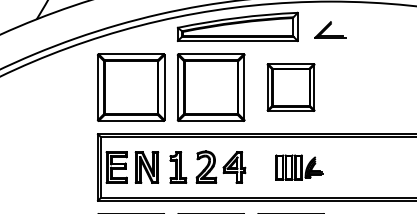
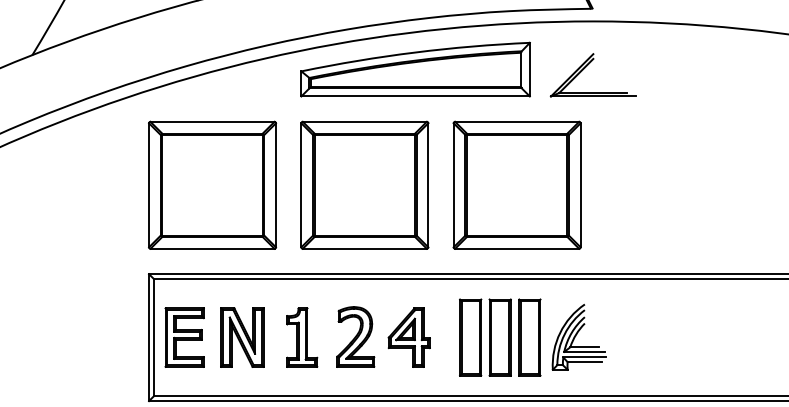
part: (330, 29) -> (592, 74), size x1.43
part: (290, 87) -> (516, 185), size x1.43
part: (299, 167) -> (533, 337), size x1.67

